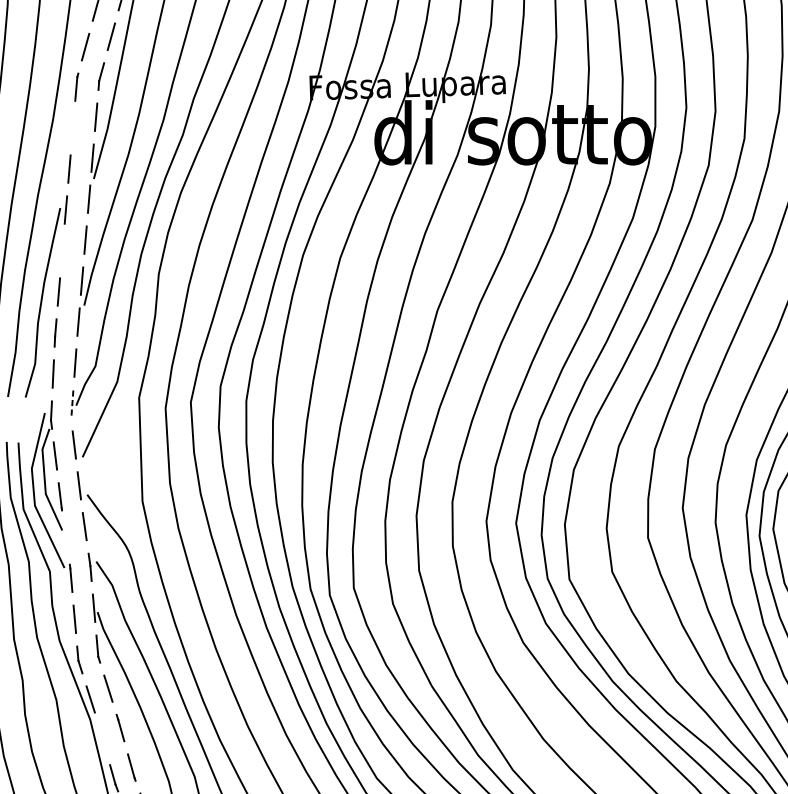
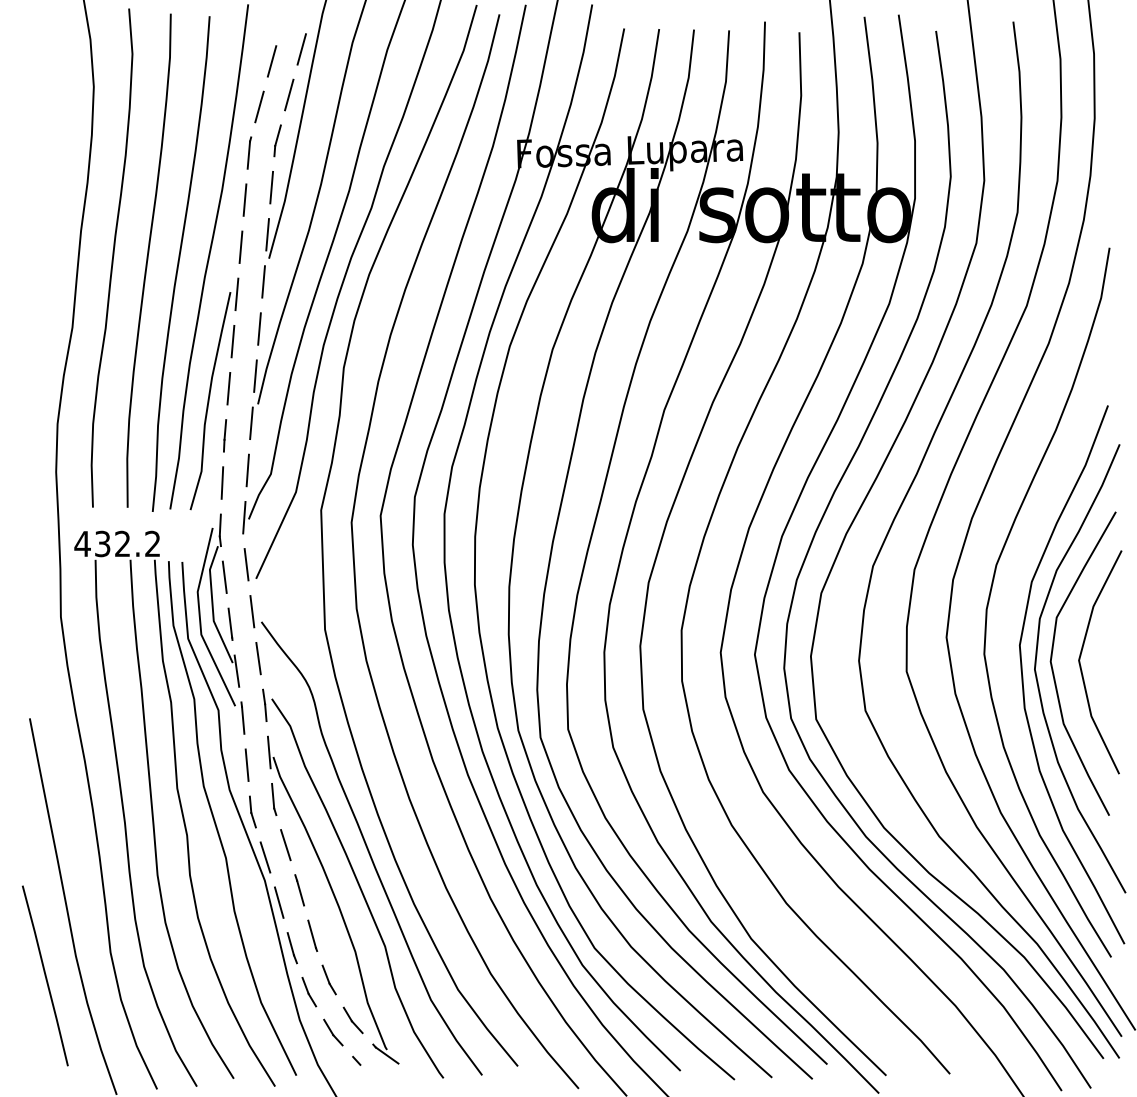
line: (72, 127) -> (244, 199), added
line: (62, 250) -> (232, 341), added
line: (72, 403) -> (244, 517), dashed -> solid
line: (65, 536) -> (236, 670), added
line: (102, 738) -> (278, 902), added

